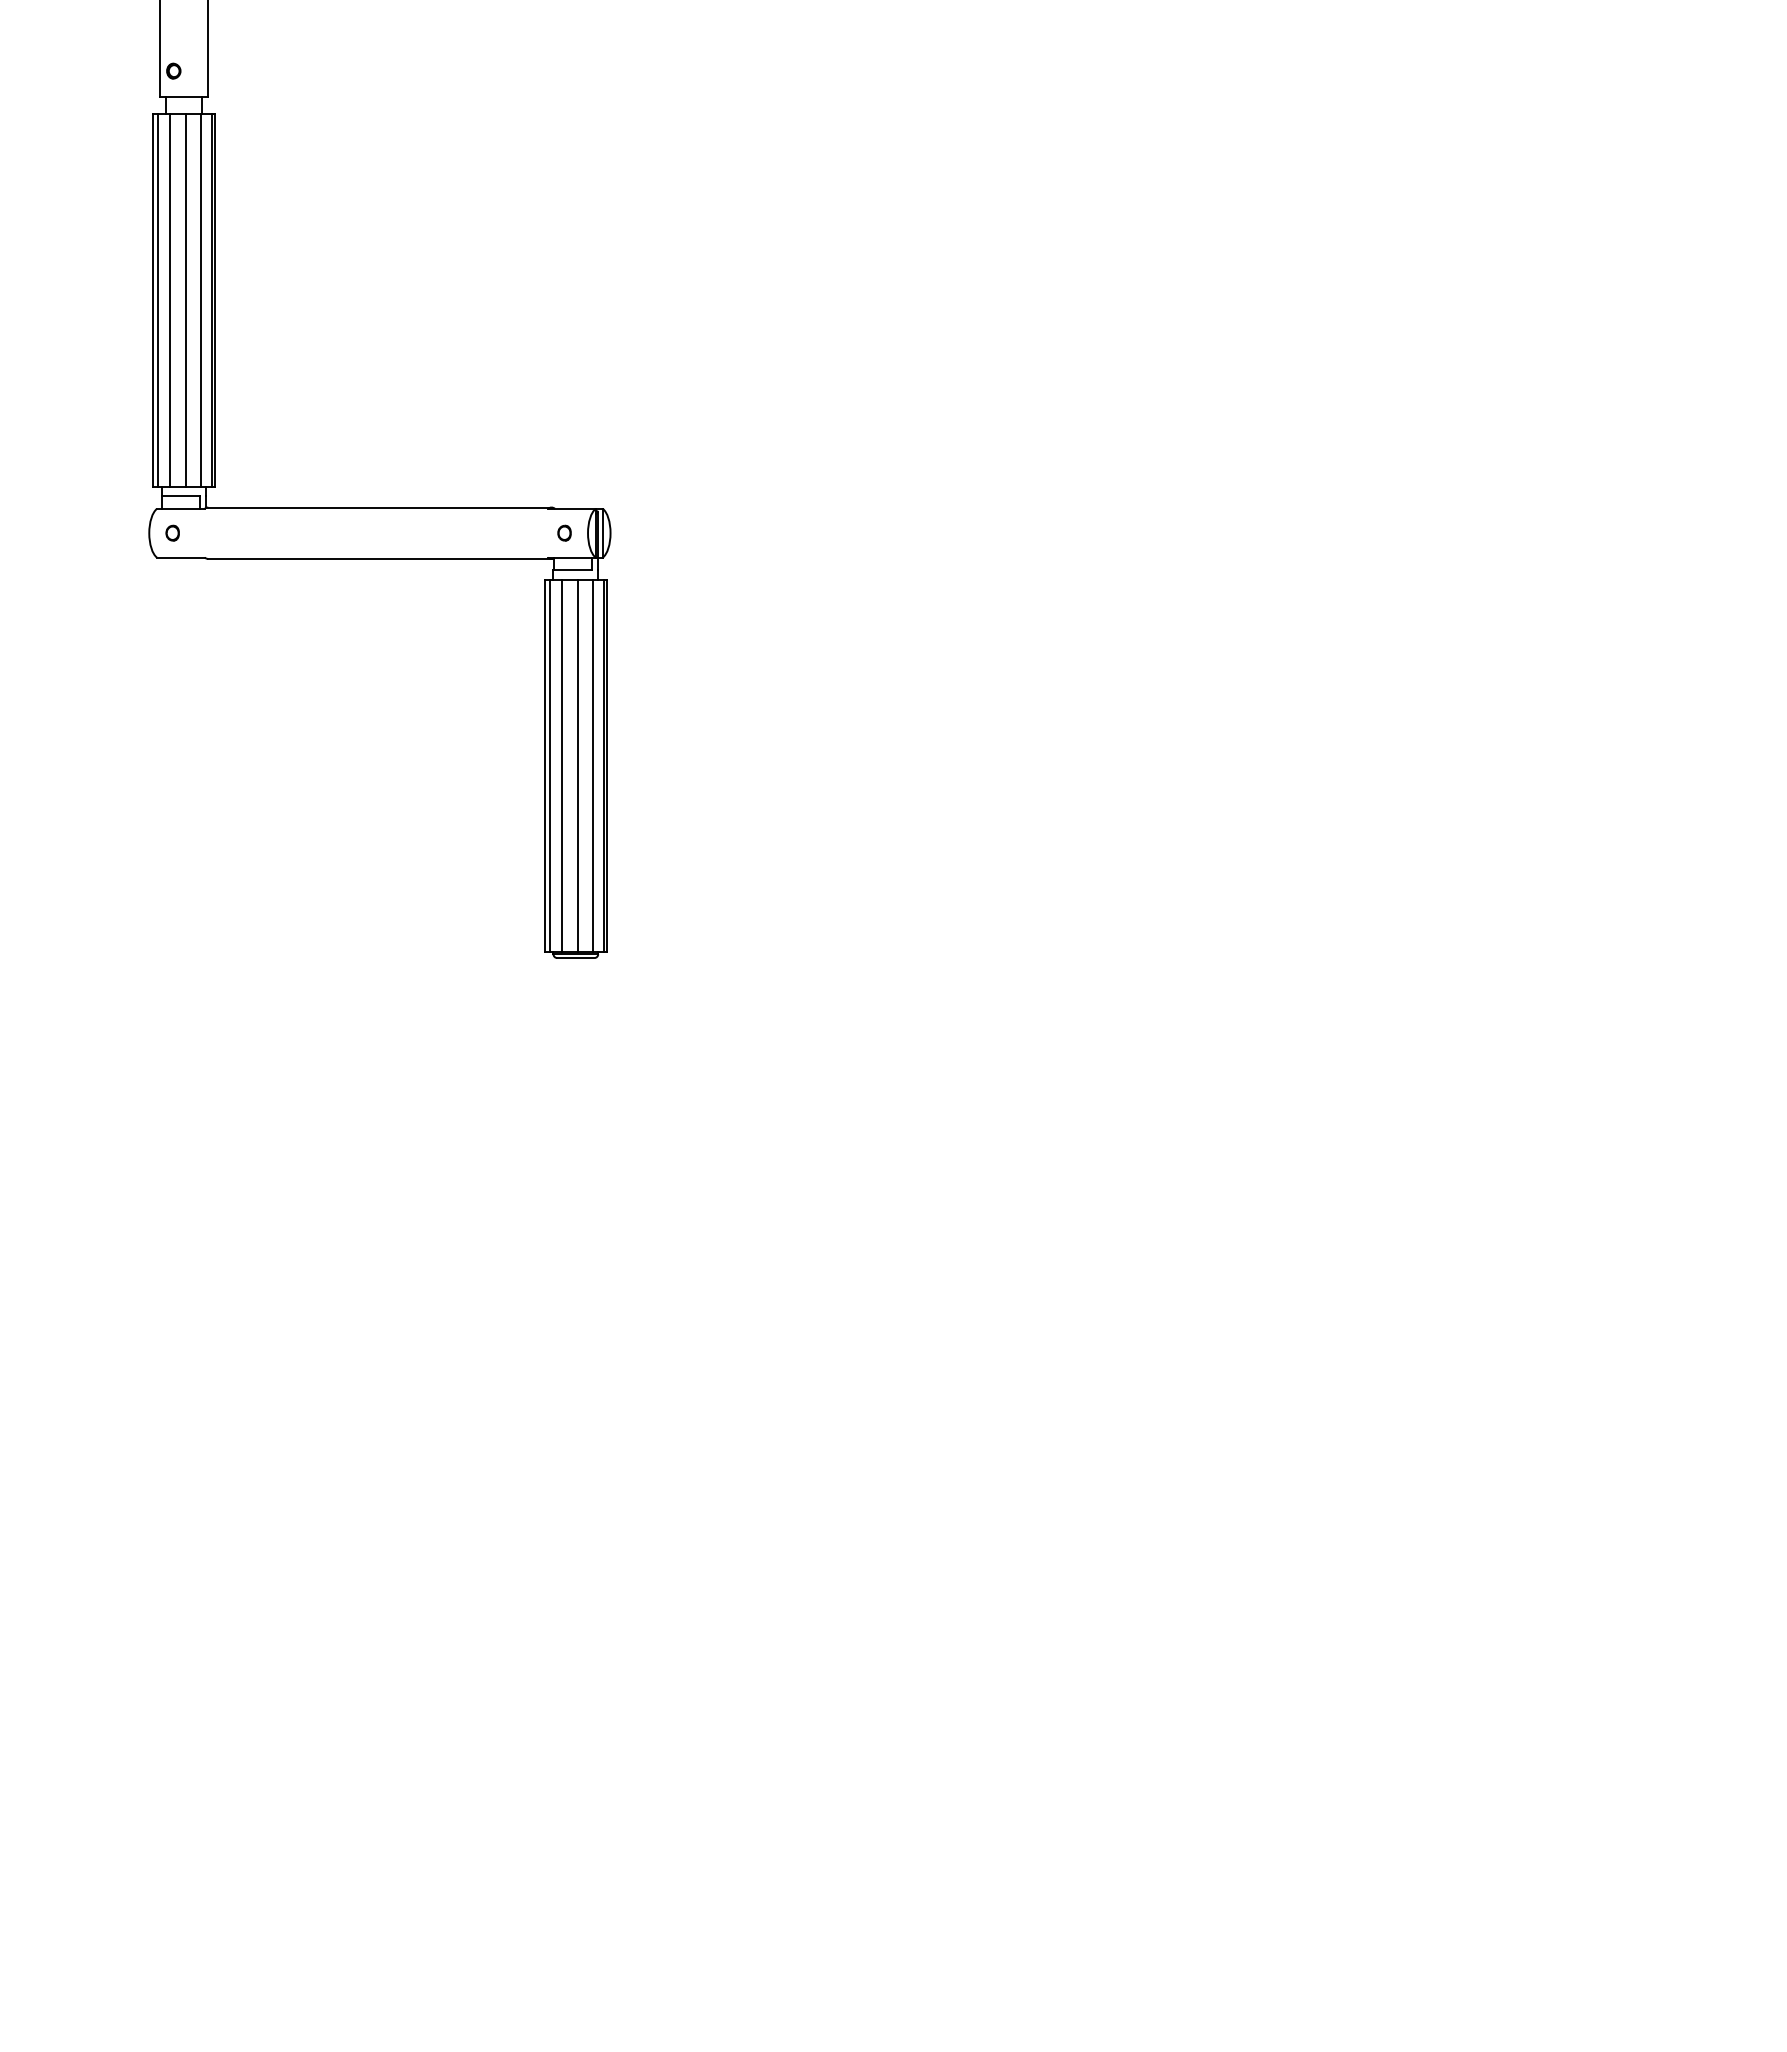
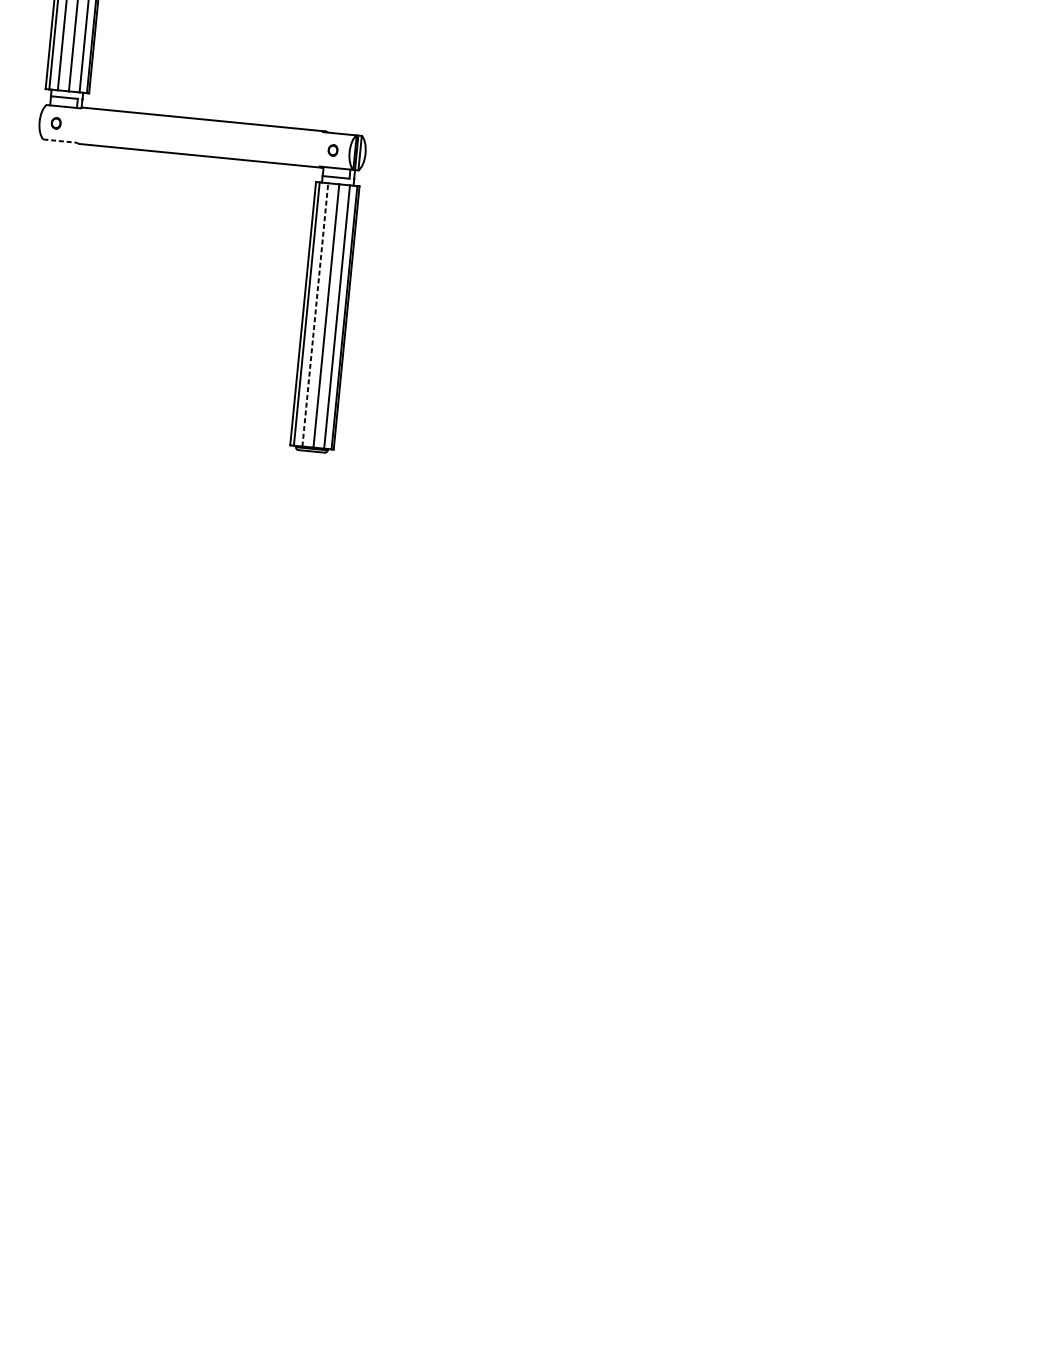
line: (180, 557) -> (60, 141), solid -> dashed
line: (562, 765) -> (315, 314), solid -> dashed

